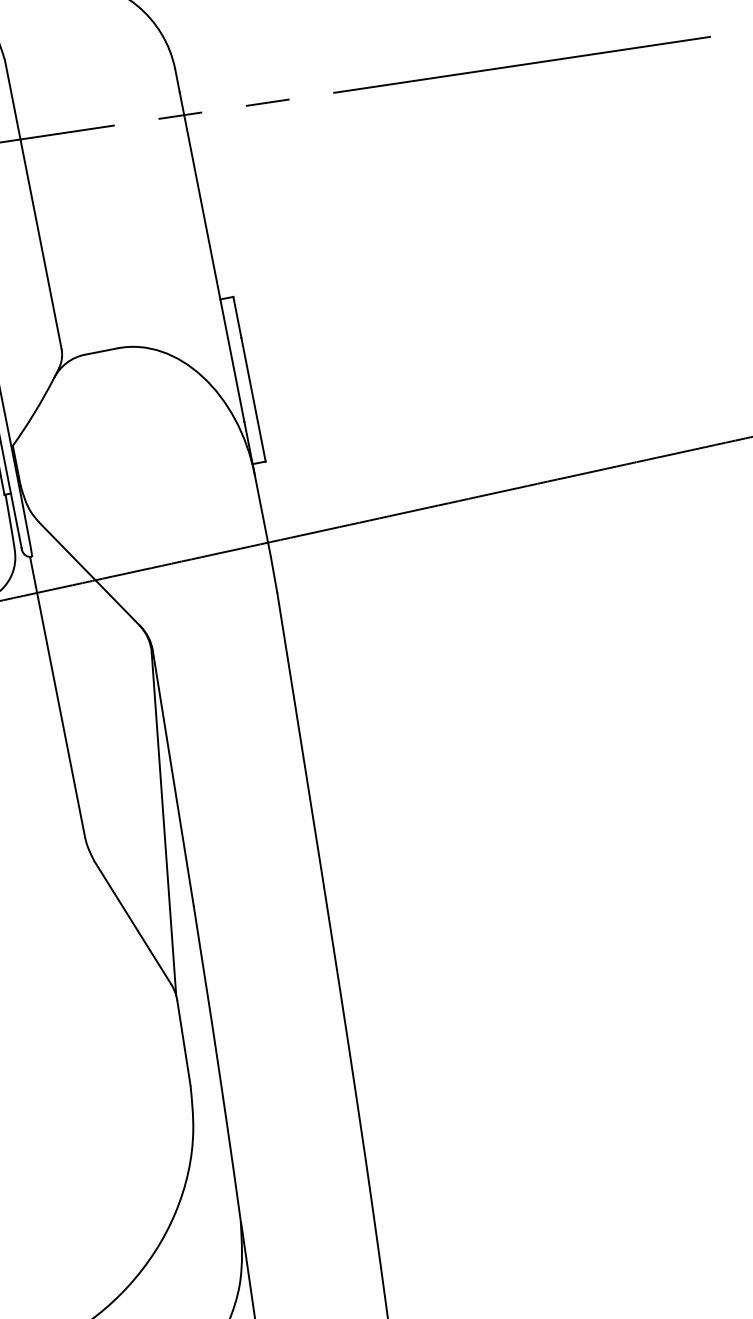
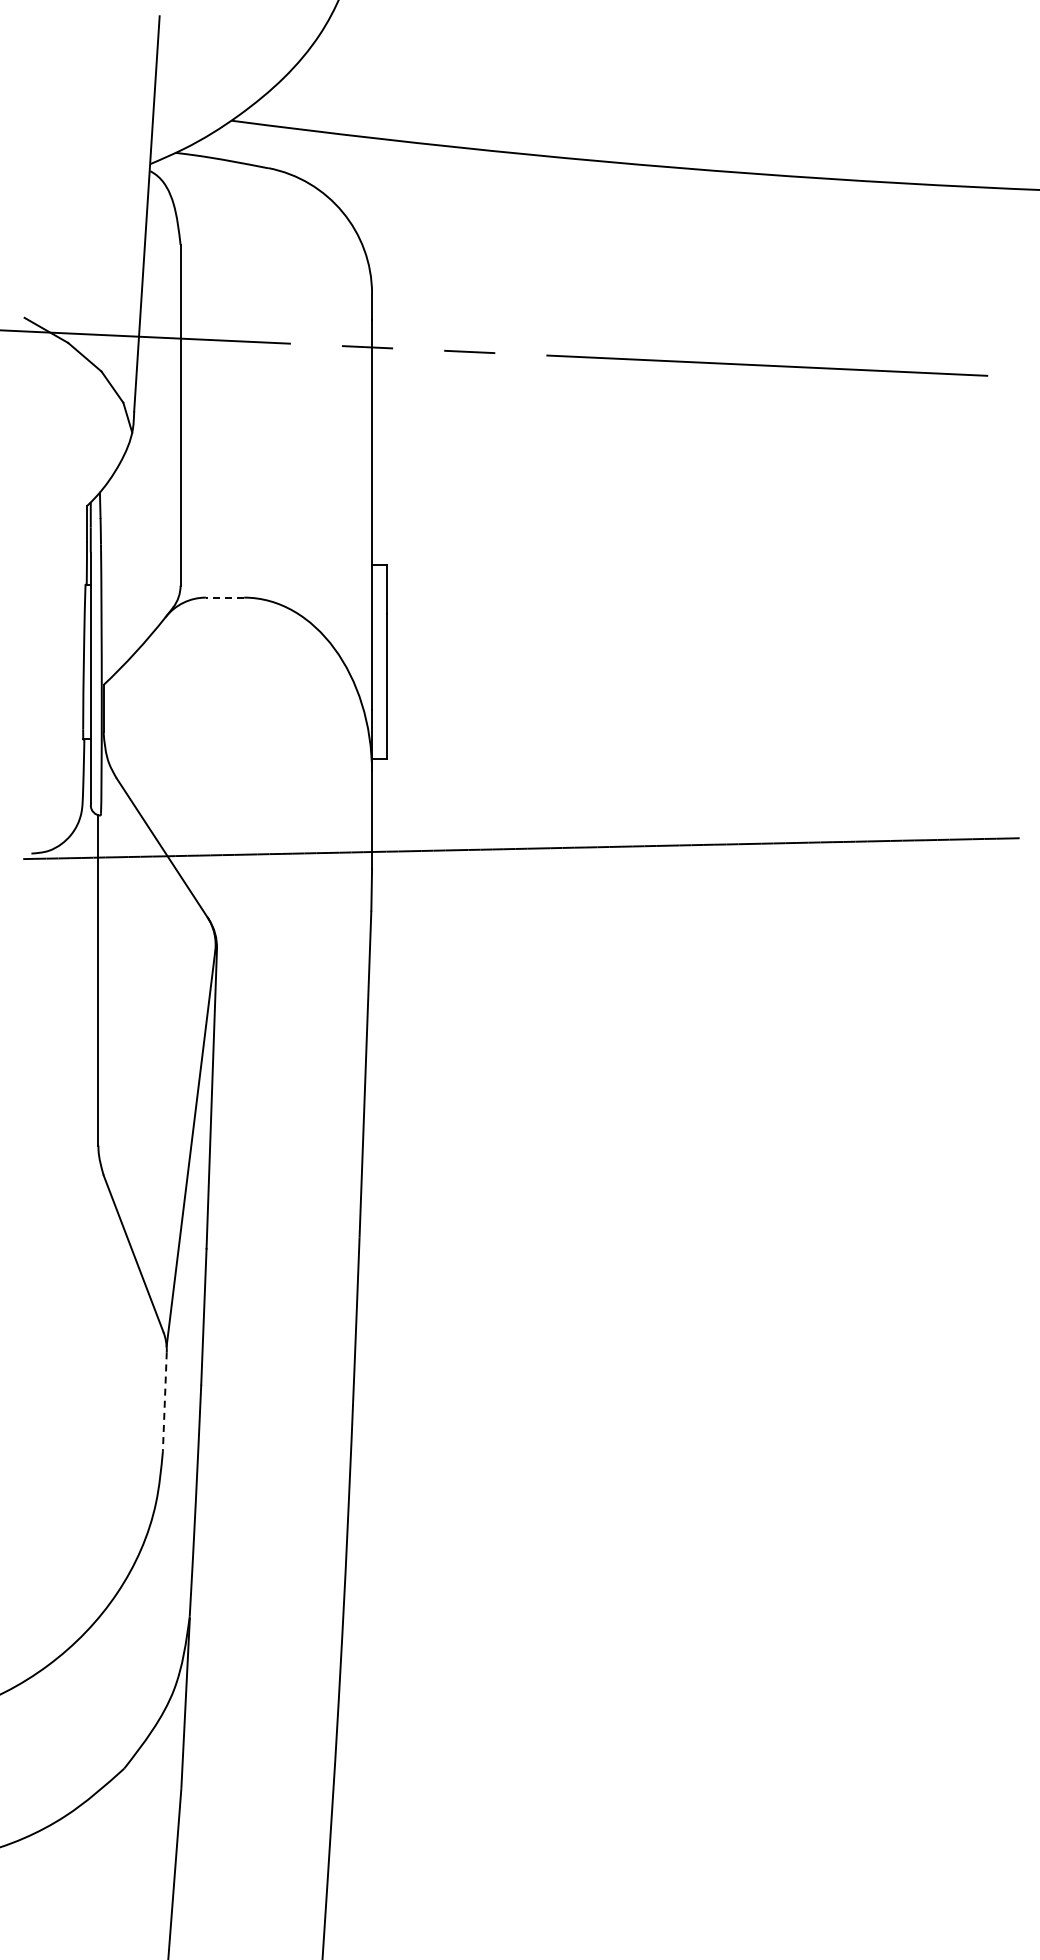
line: (100, 351) -> (224, 597), solid -> dashed
line: (183, 1043) -> (164, 1402), solid -> dashed

